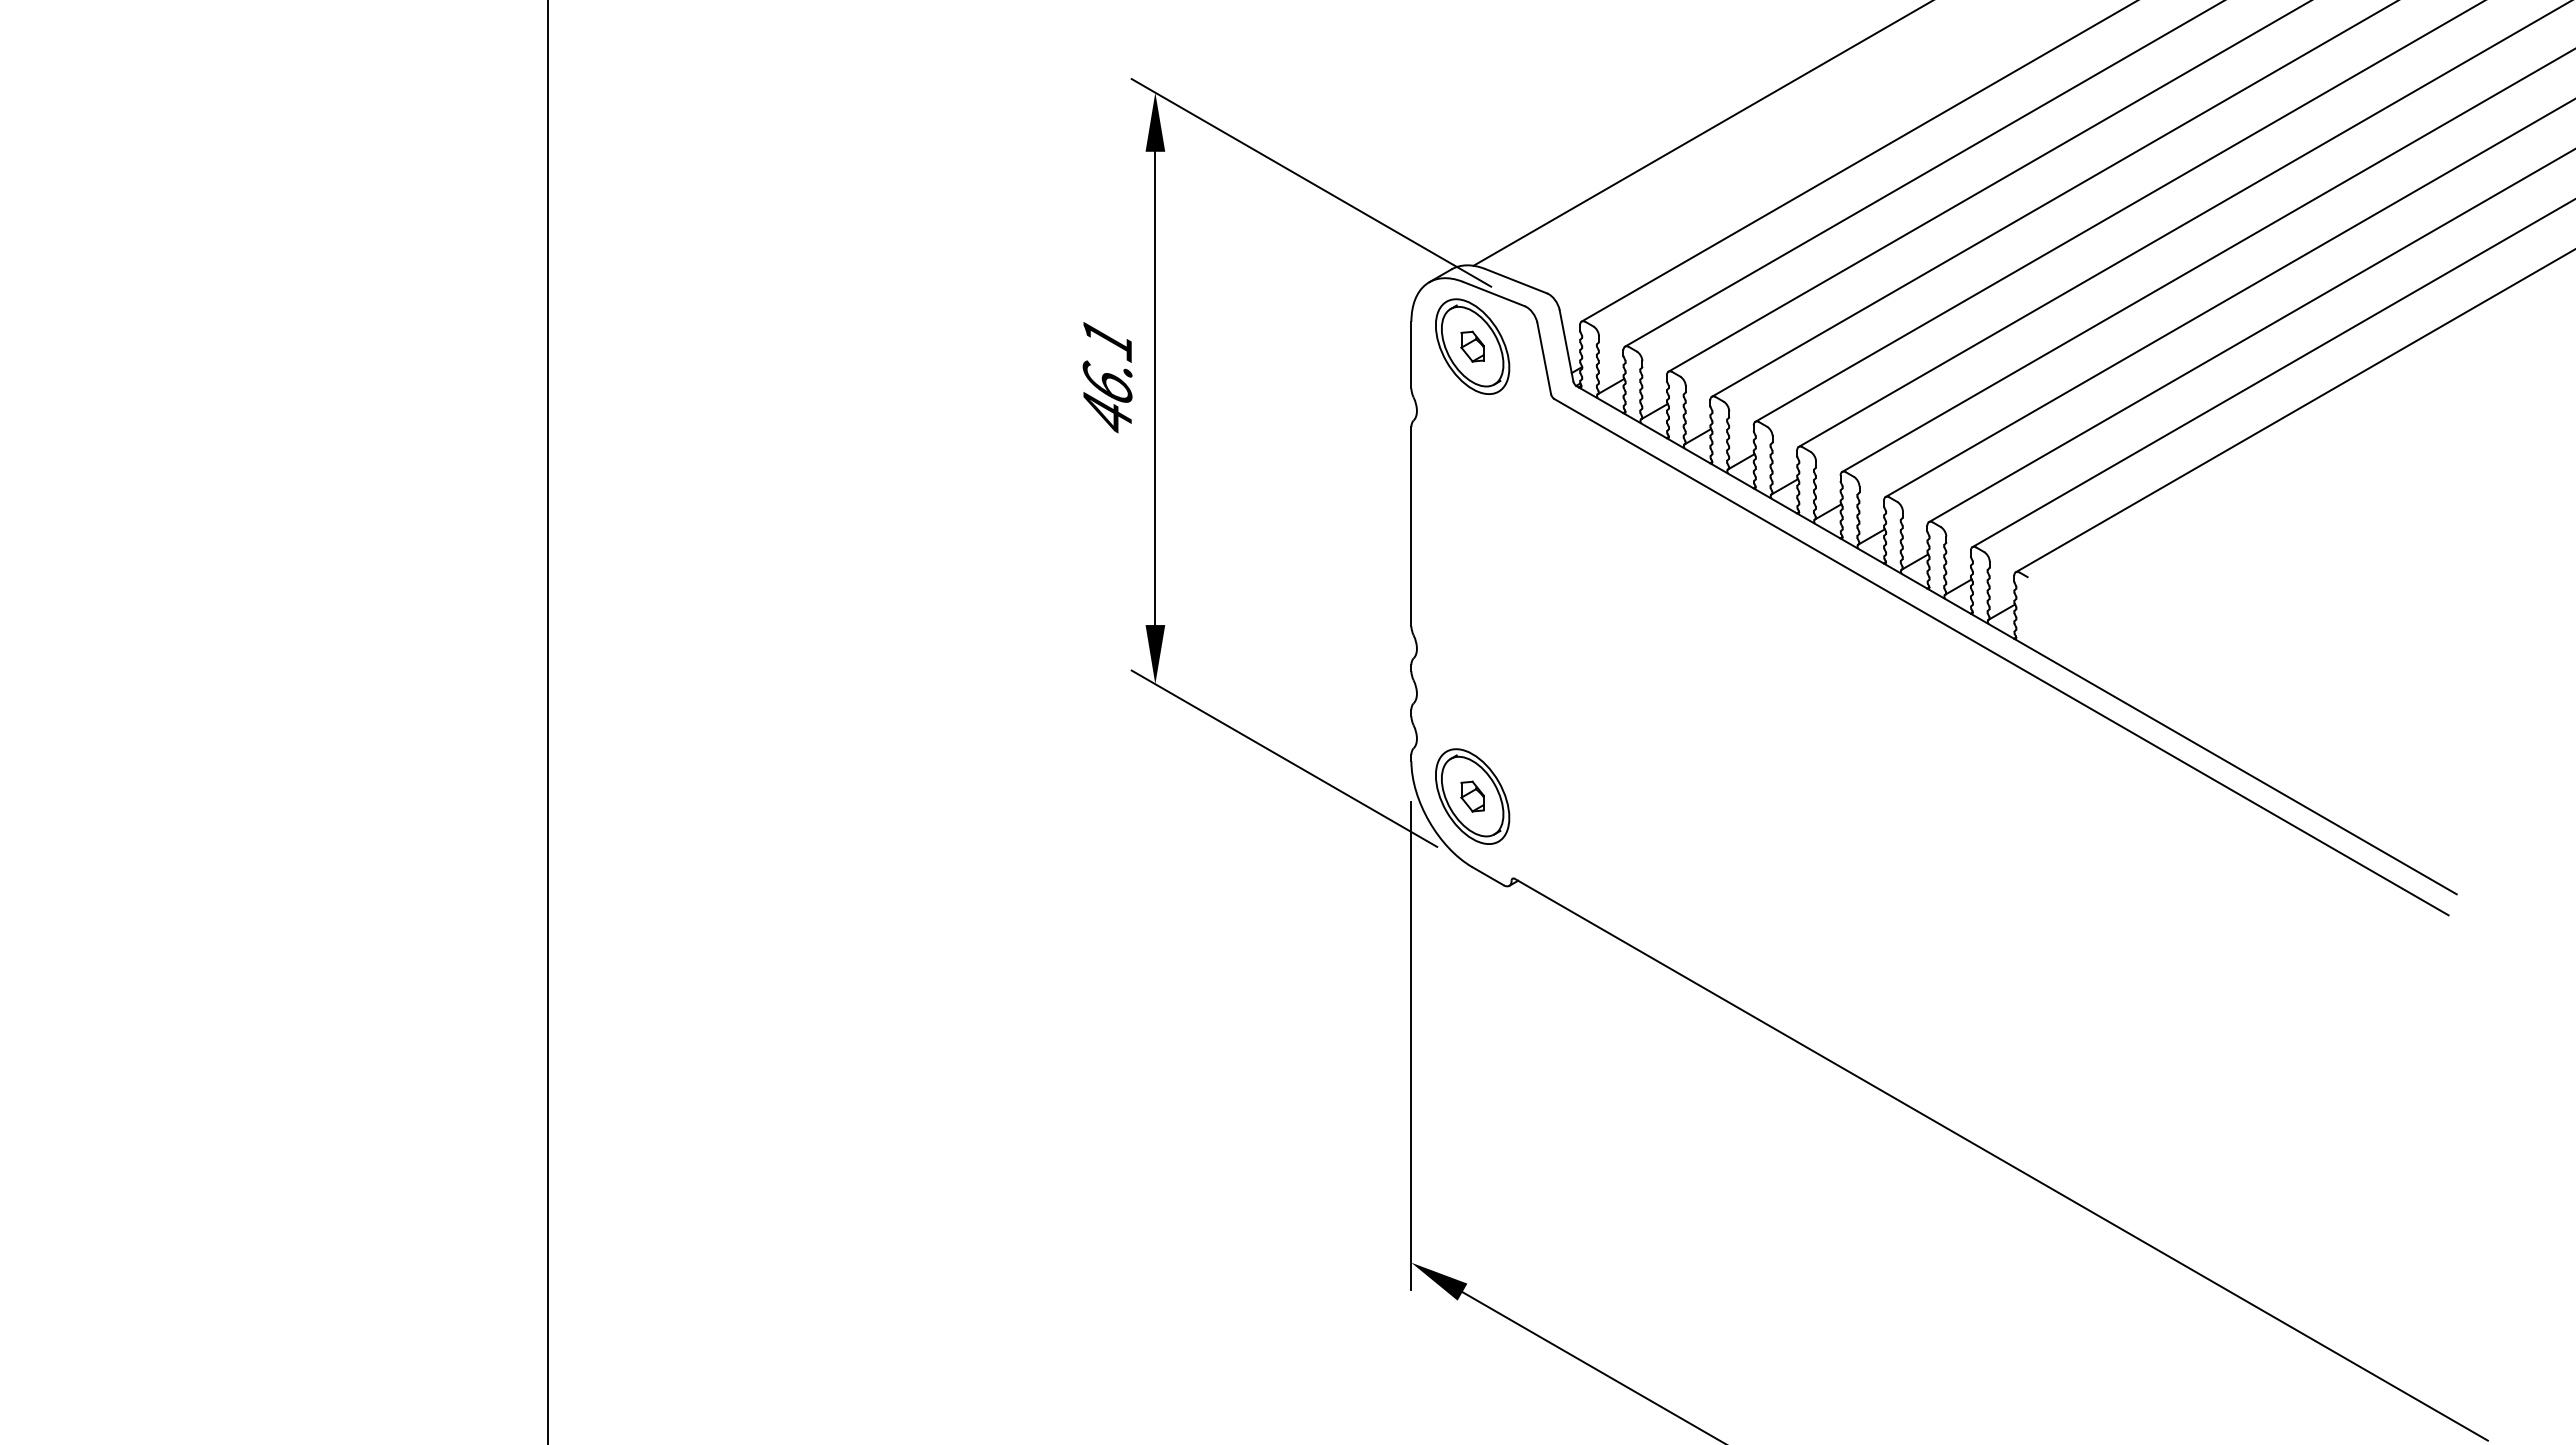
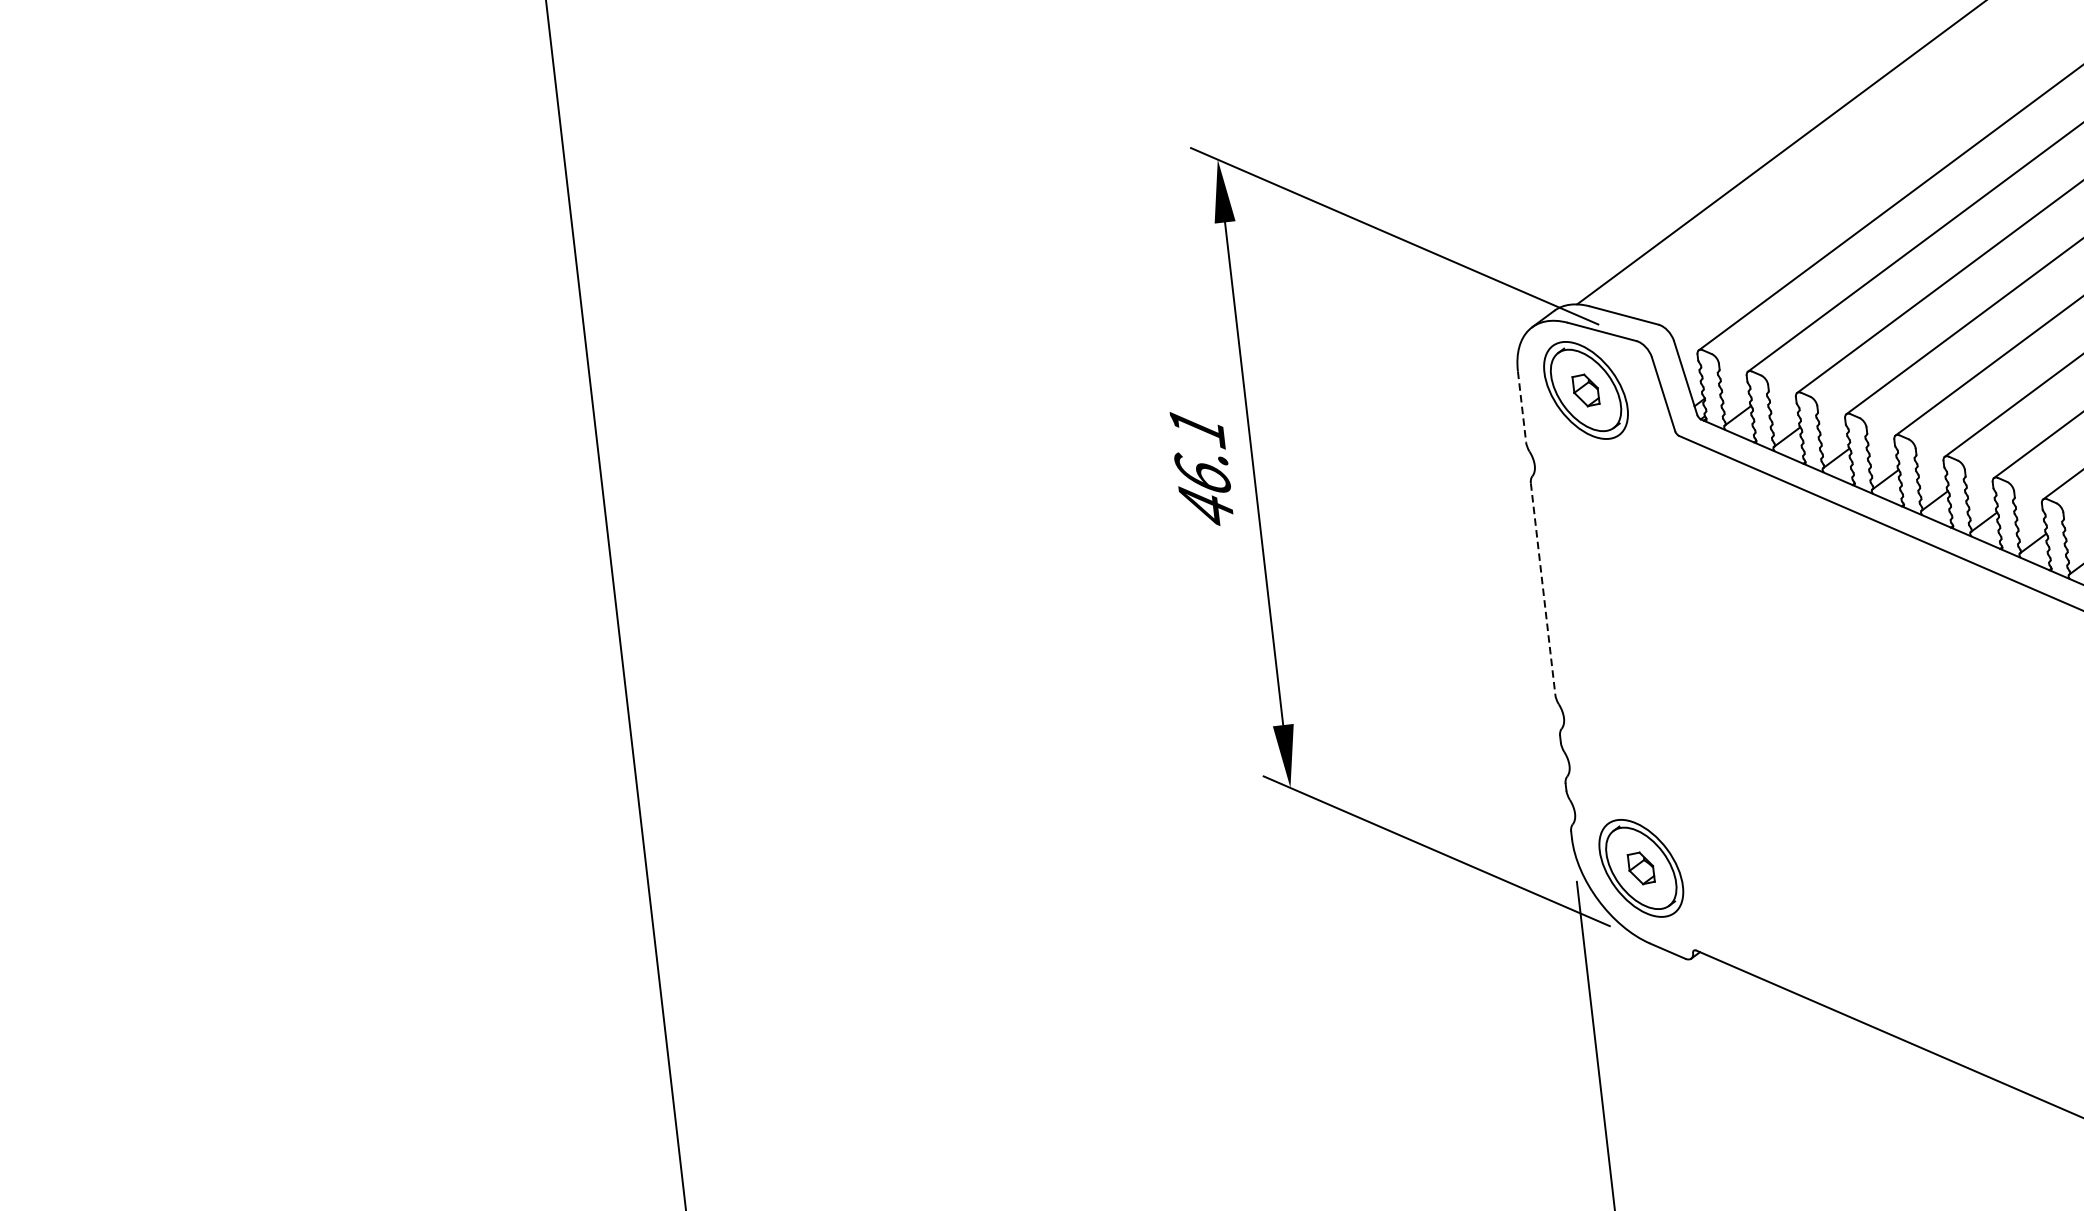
line: (1411, 355) -> (1522, 407), solid -> dashed
line: (1411, 526) -> (1543, 588), solid -> dashed

